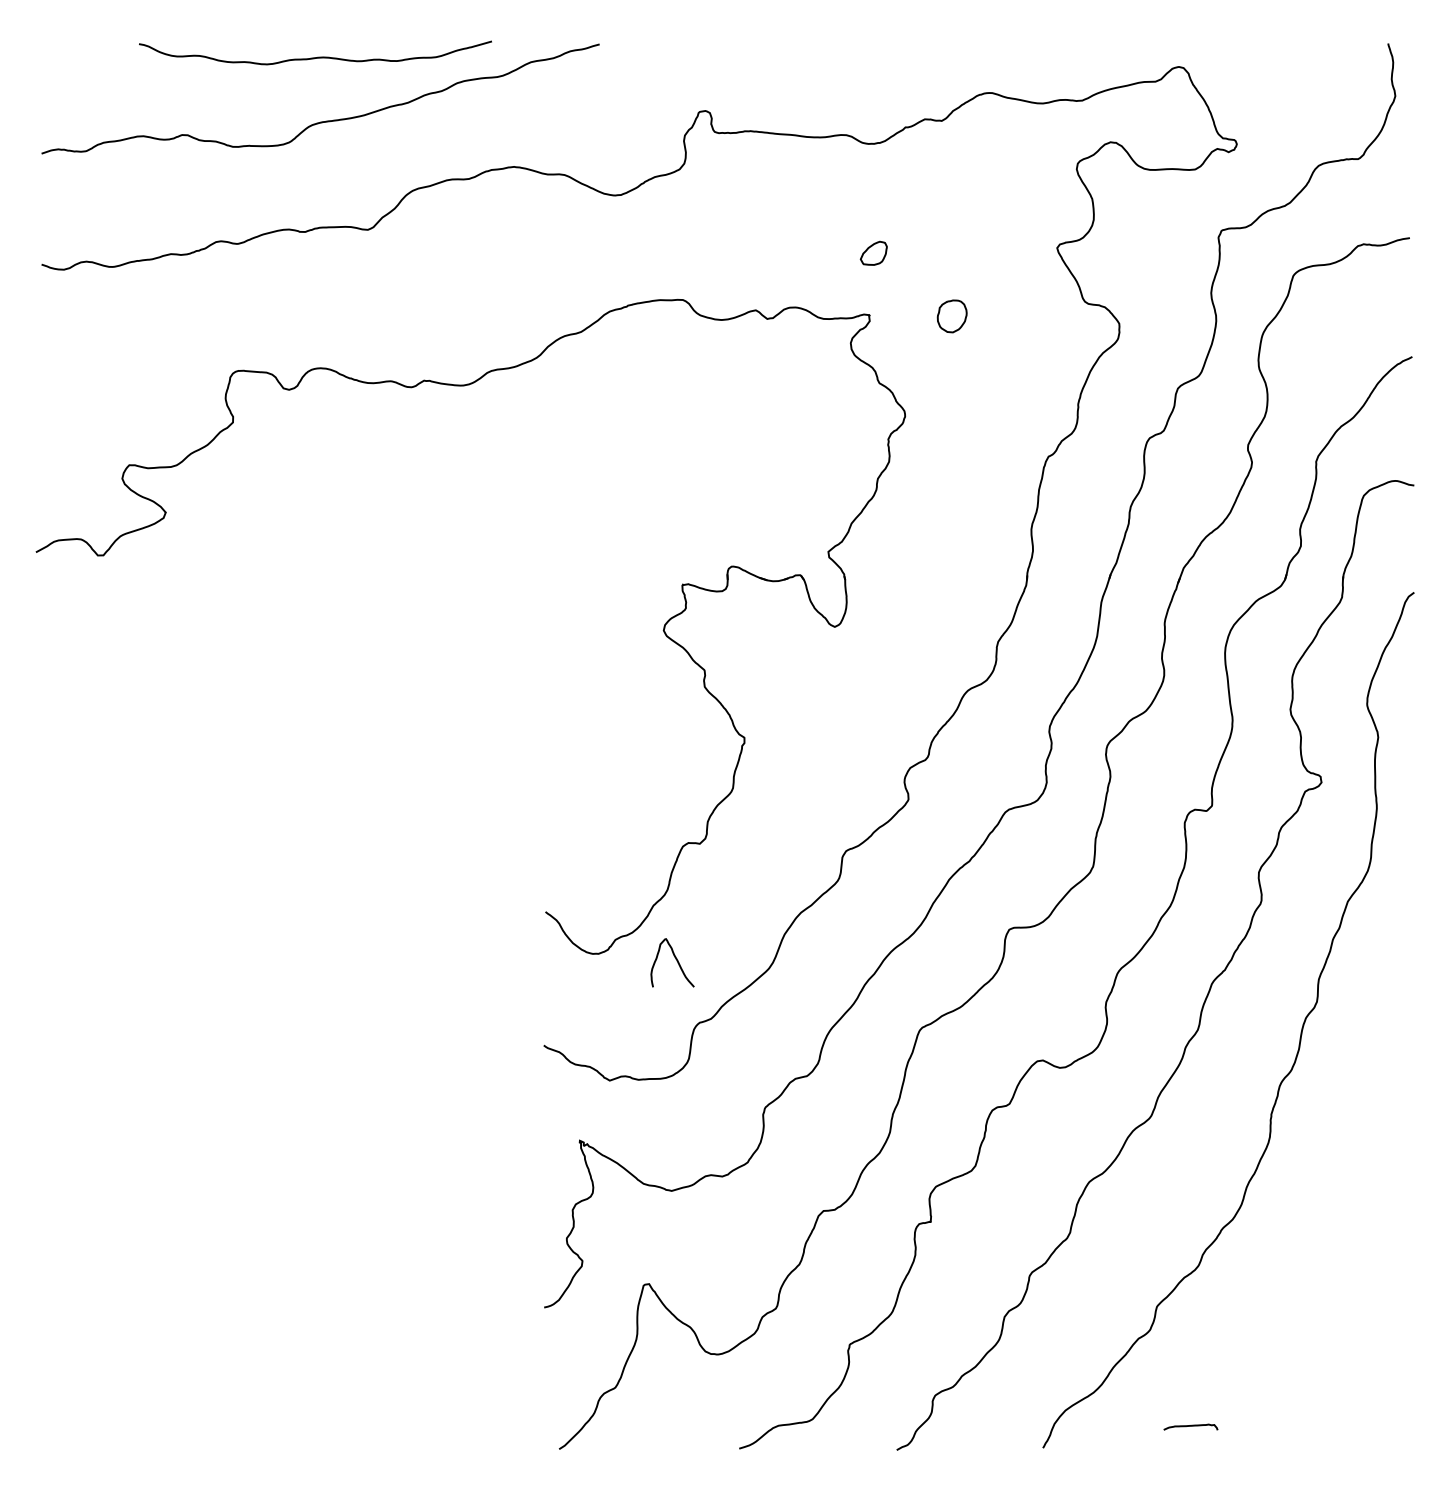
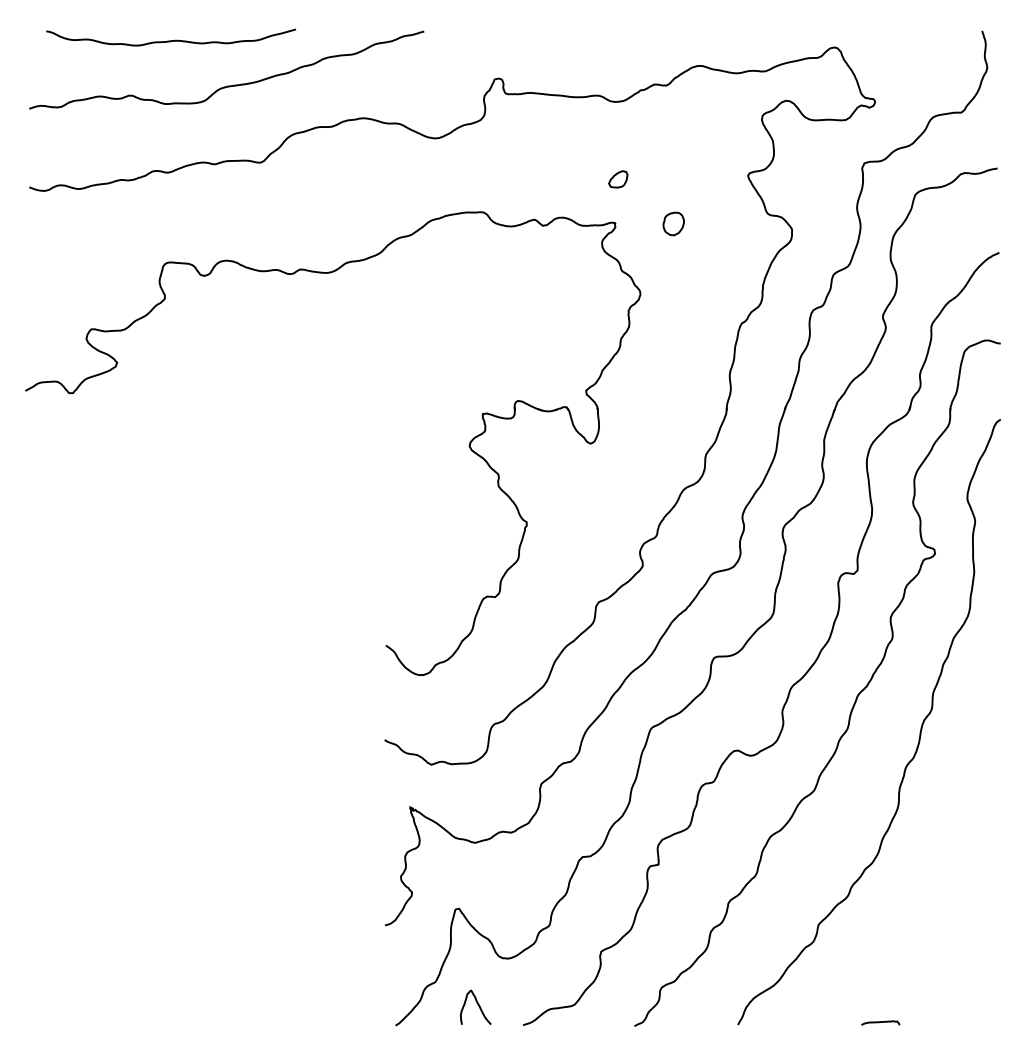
curve: (314, 57) -> (170, 40), moved
curve: (674, 958) -> (477, 1004), moved
curve: (1190, 1426) -> (880, 1022), moved

